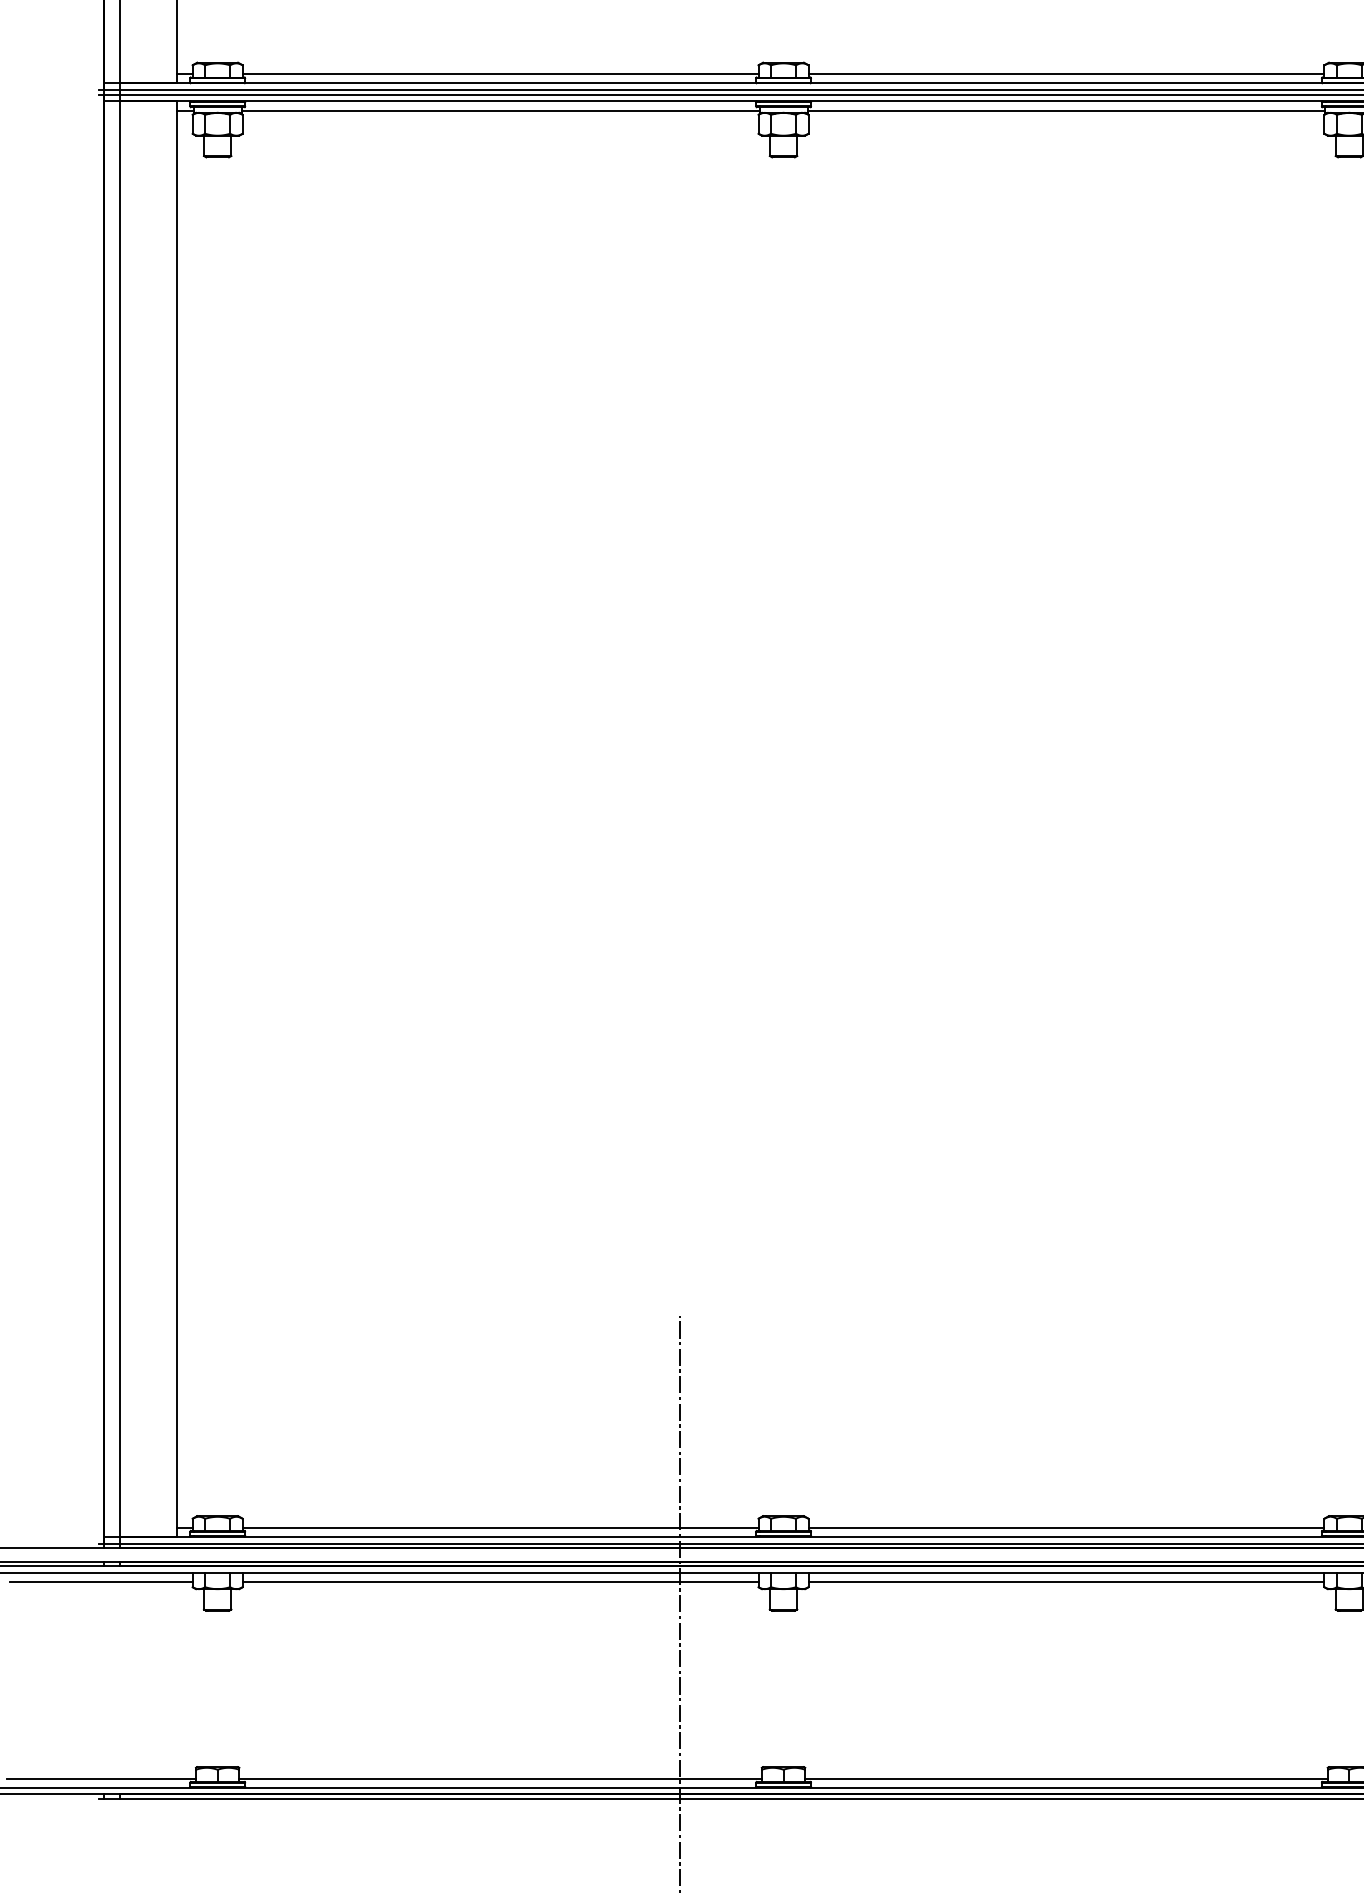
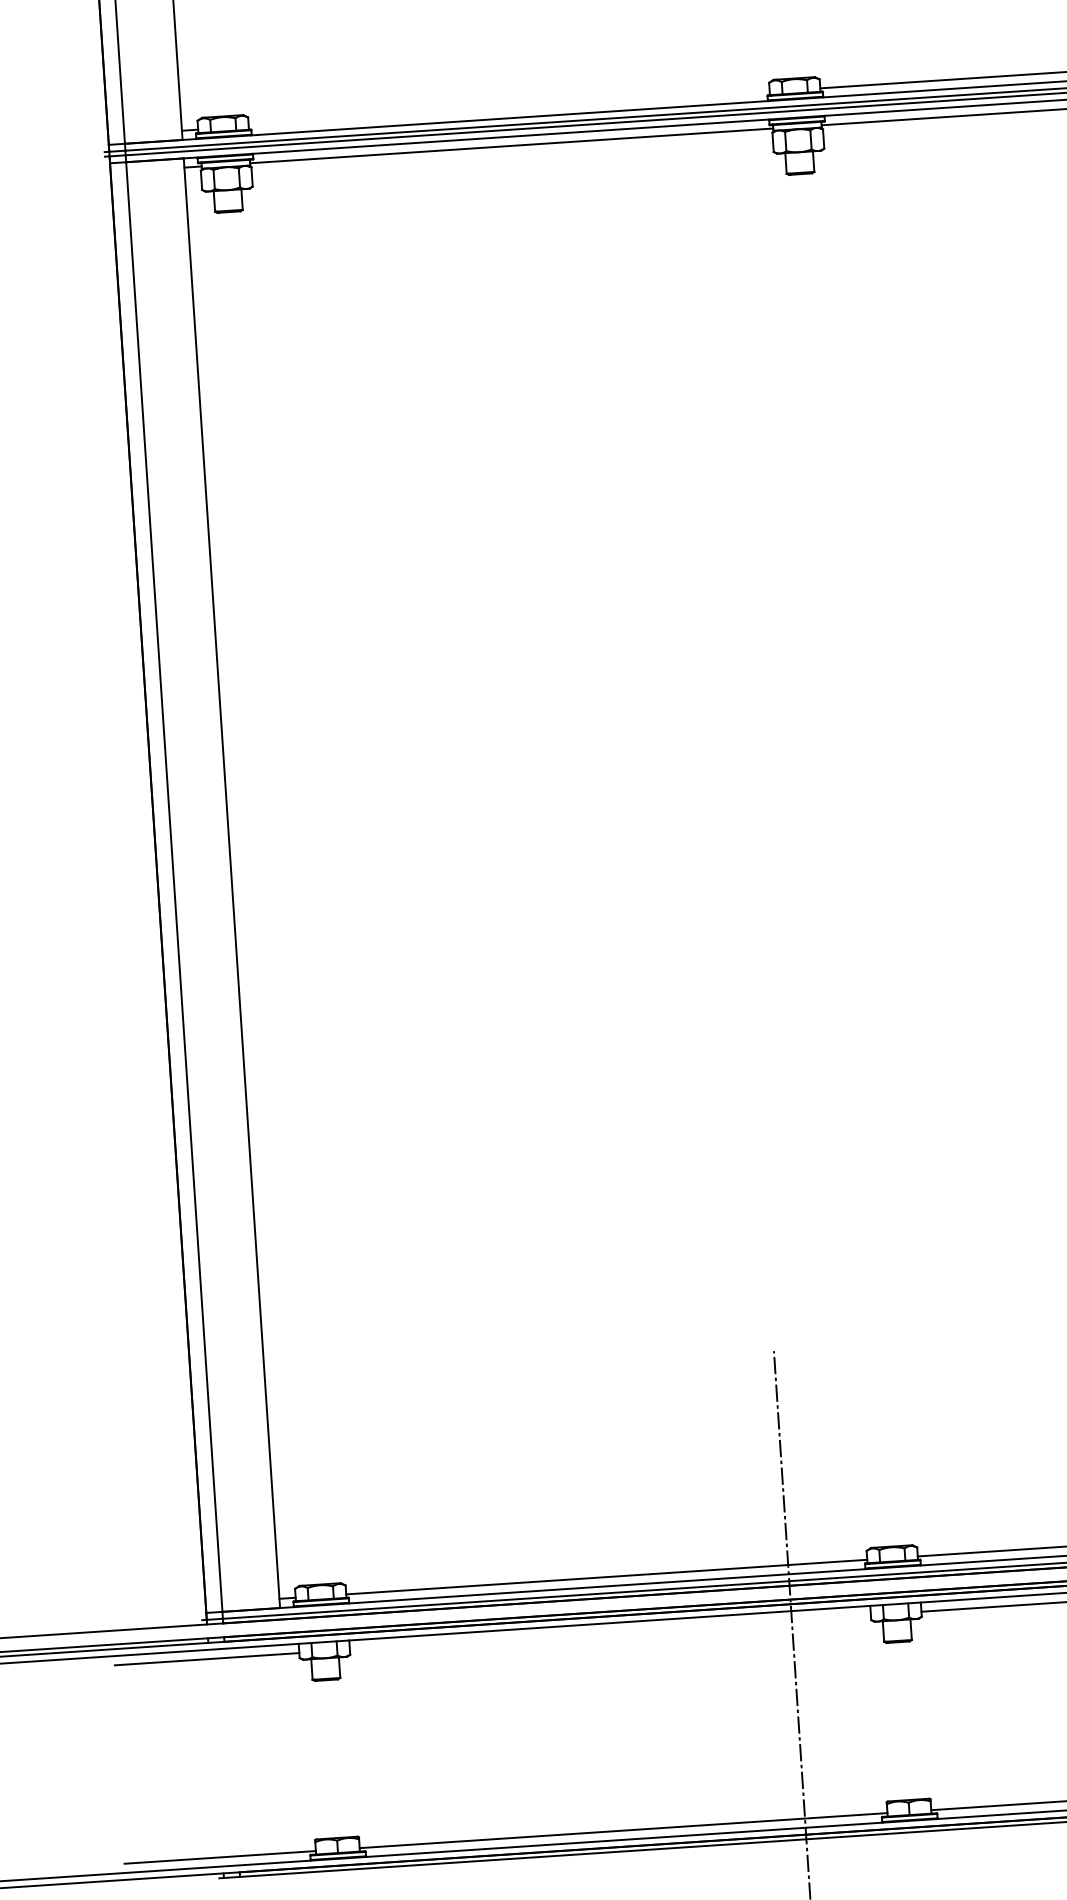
line: (500, 74) -> (509, 109), removed
line: (500, 1582) -> (610, 1632), removed

